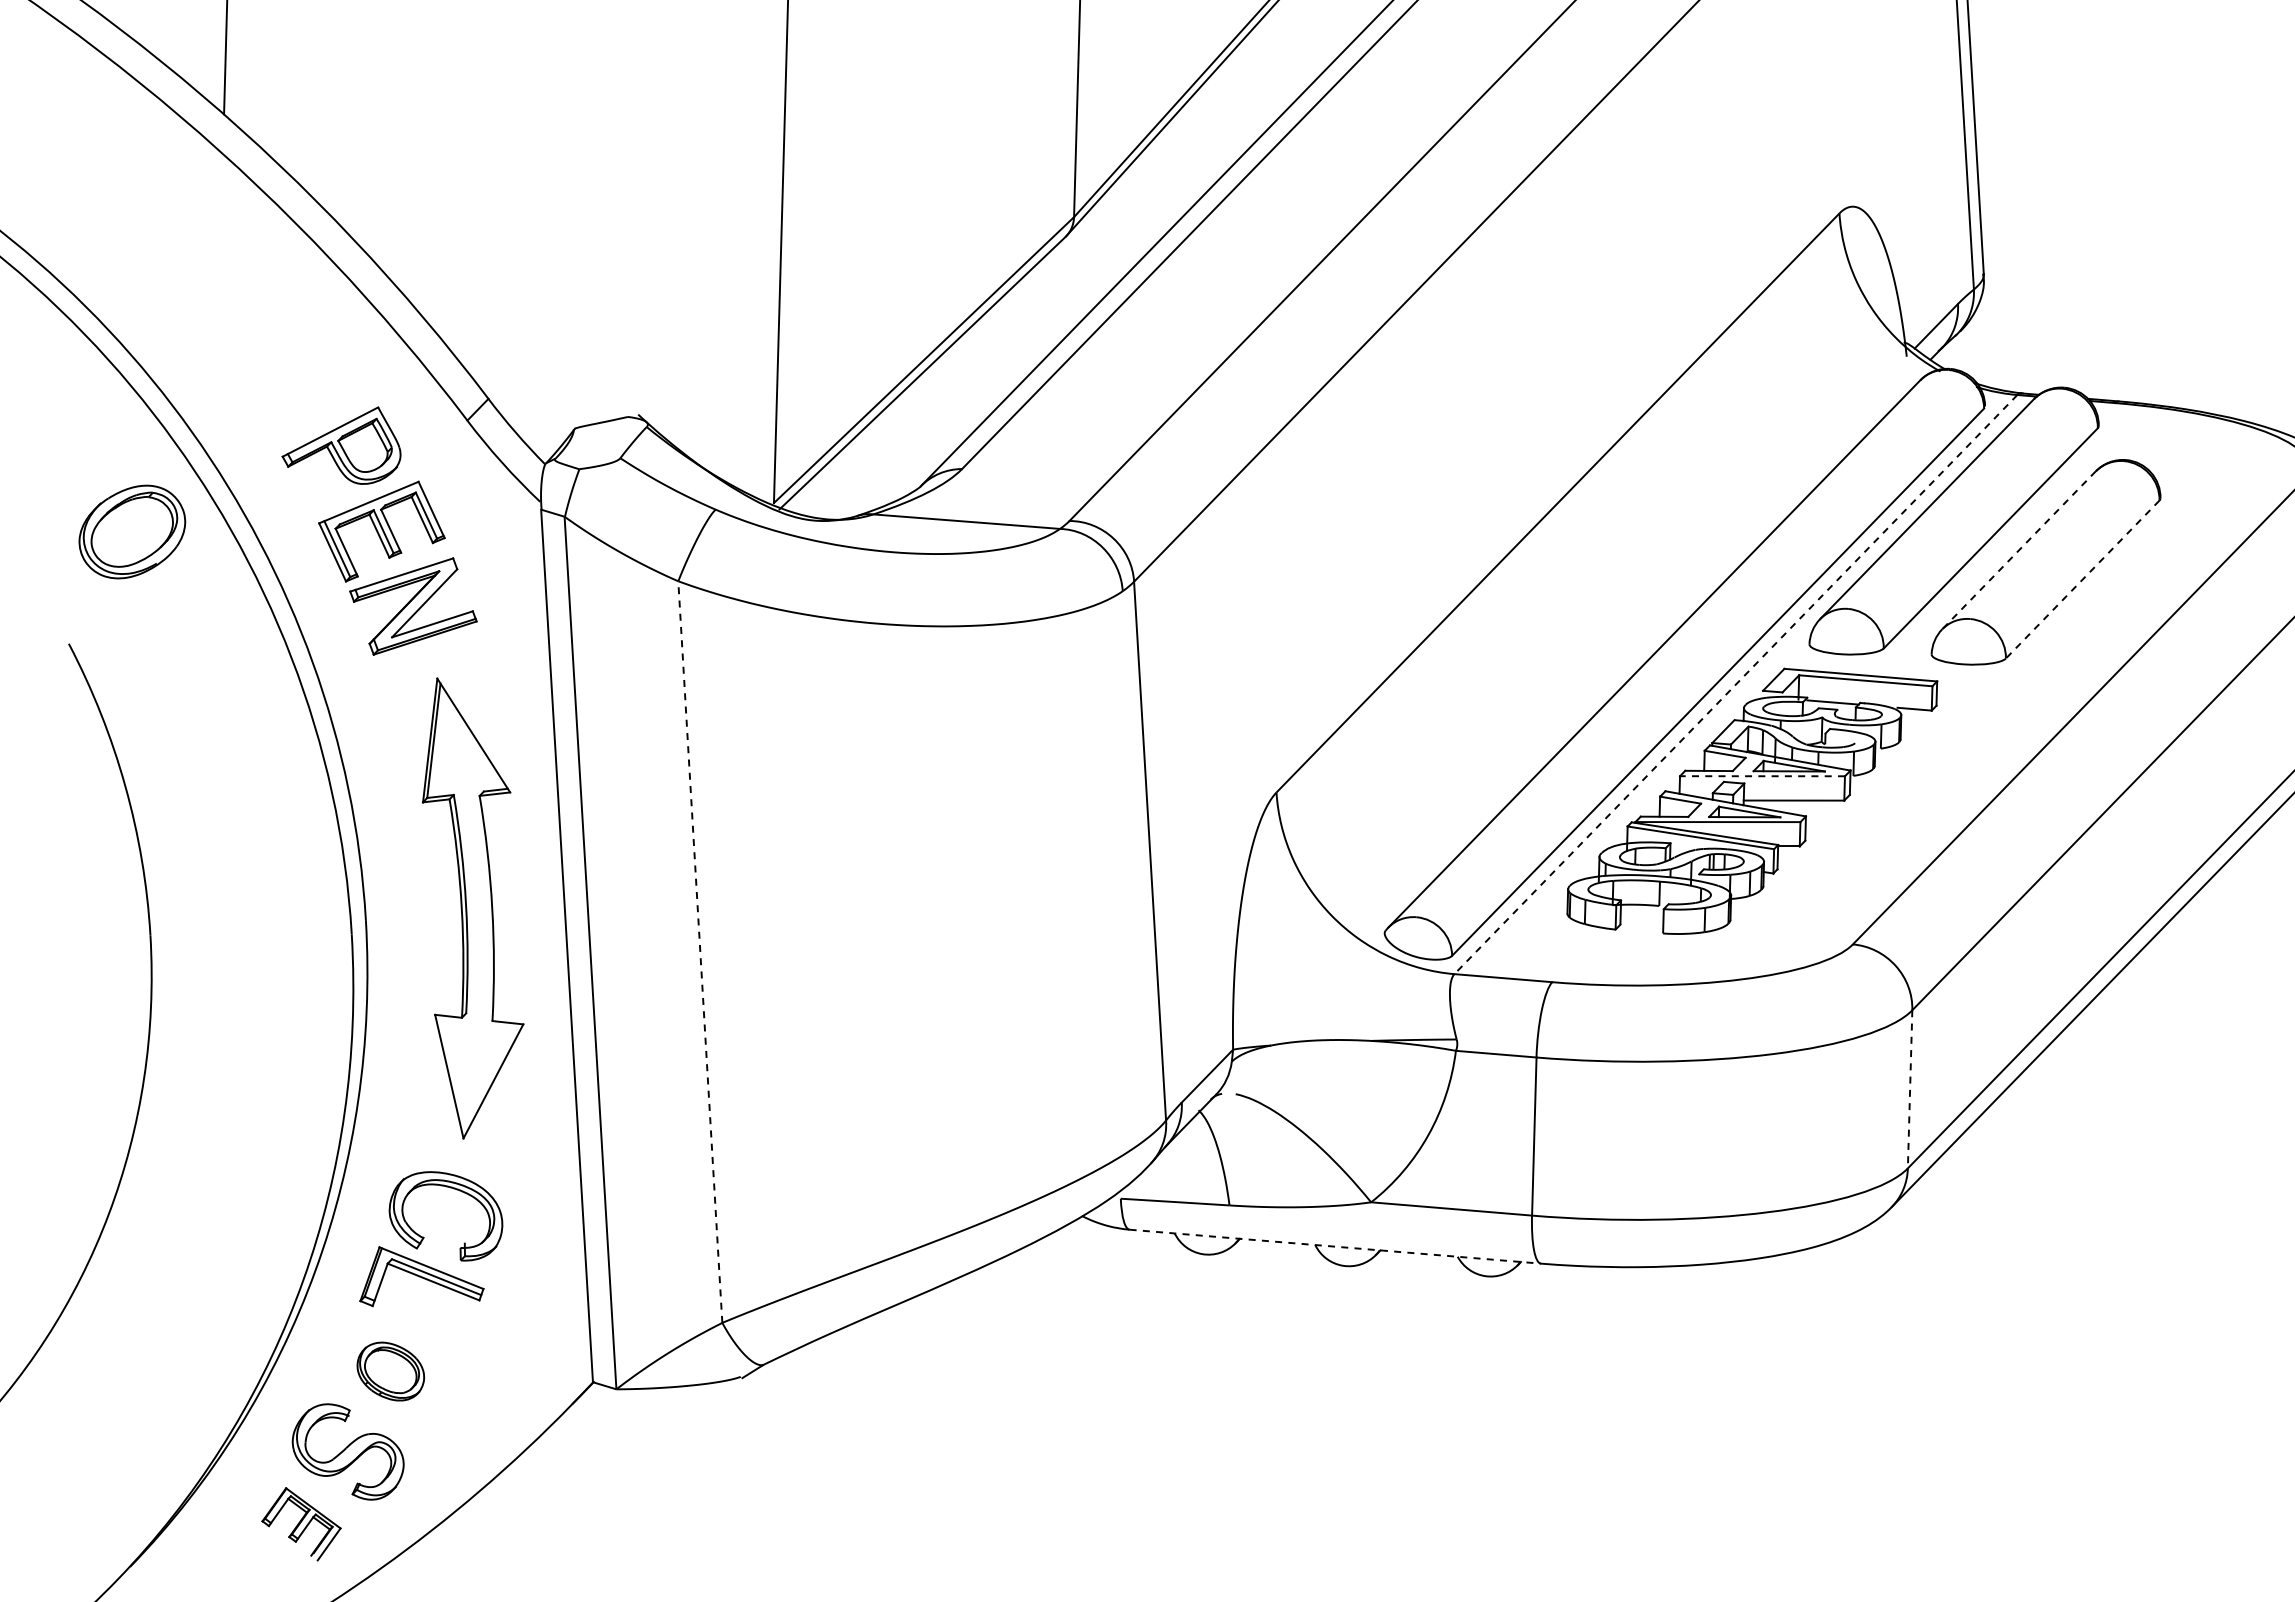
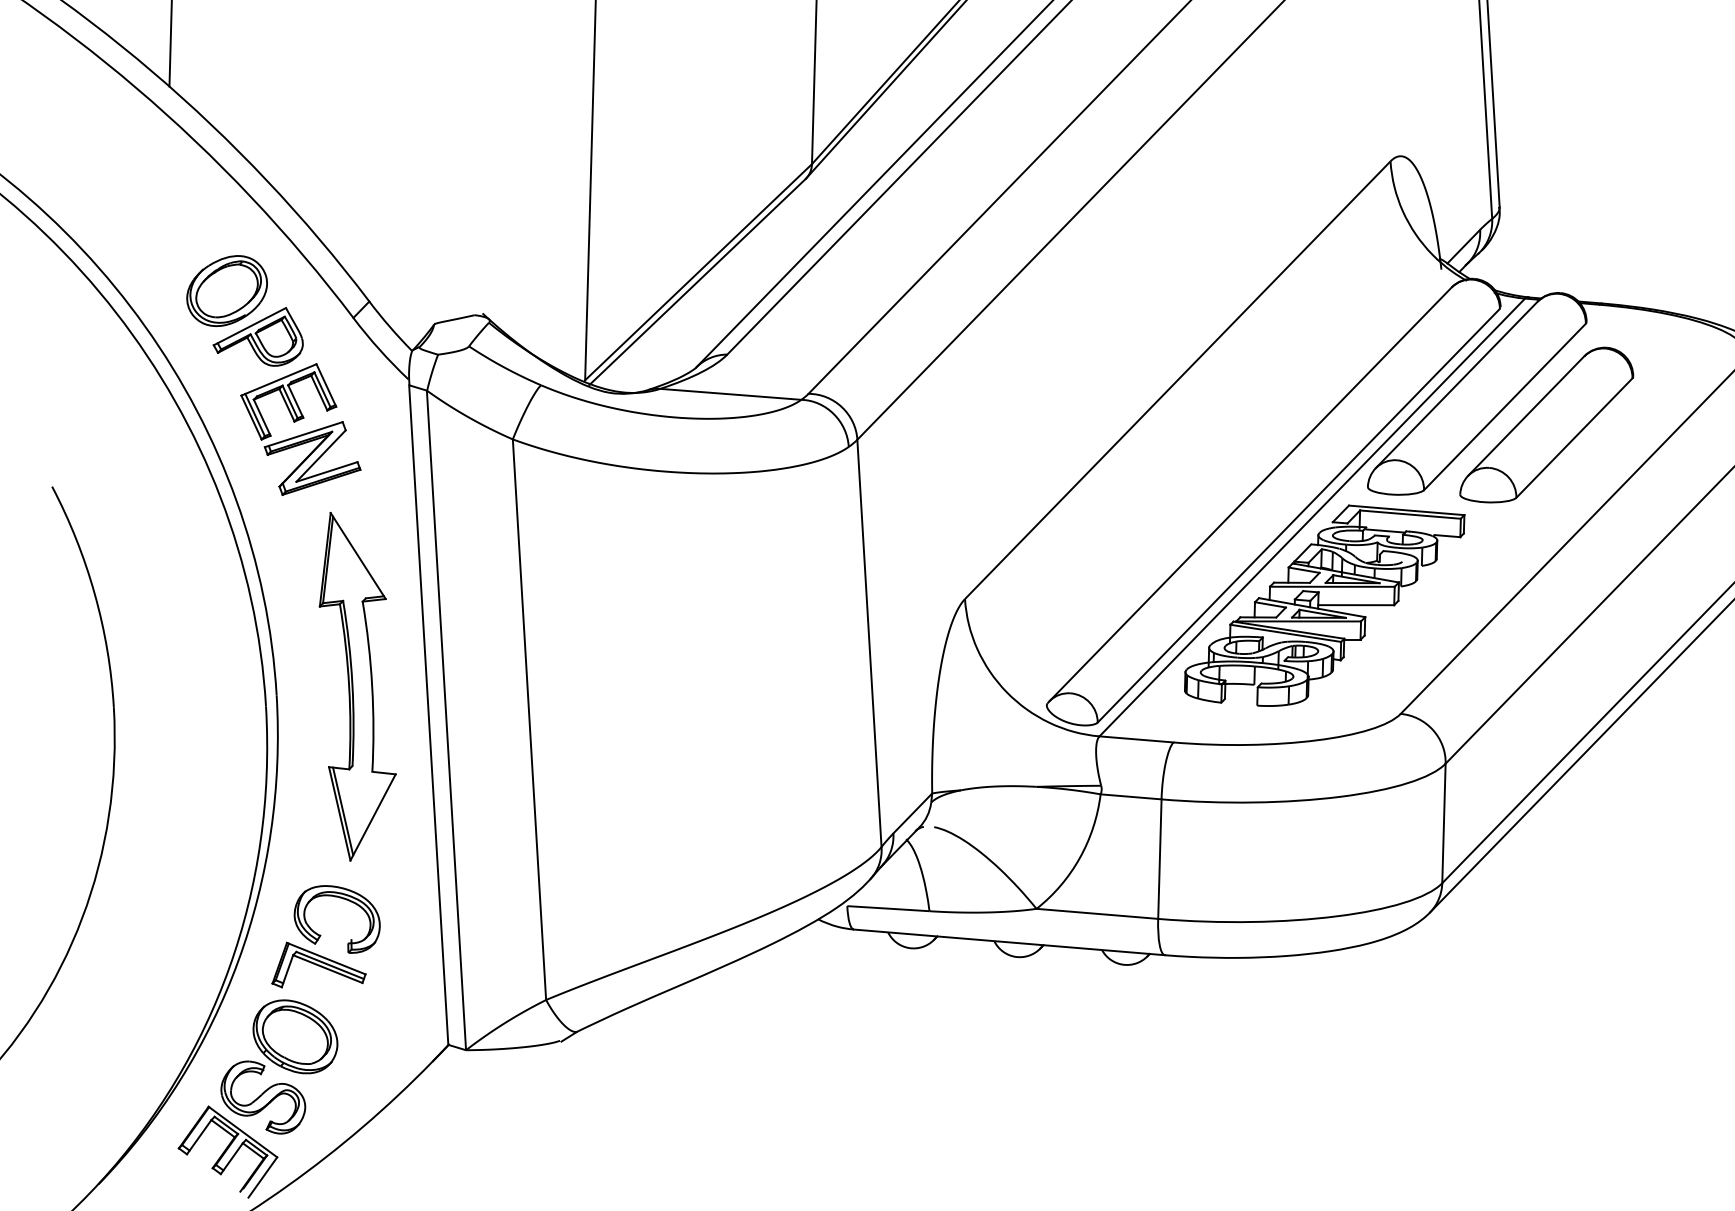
part: (132, 531) -> (227, 290), moved
line: (2018, 550) -> (1525, 416), dashed -> solid
line: (2082, 579) -> (1574, 438), dashed -> solid
line: (1735, 684) -> (1311, 517), dashed -> solid
line: (1762, 776) -> (1332, 586), dashed -> solid
line: (700, 951) -> (529, 719), dashed -> solid
line: (453, 1073) -> (342, 811), added
line: (1910, 1089) -> (1444, 823), dashed -> solid
line: (1335, 1246) -> (1009, 942), dashed -> solid
part: (390, 1371) -> (295, 1036), size x1.67
part: (301, 1524) -> (228, 1152), size x1.67

